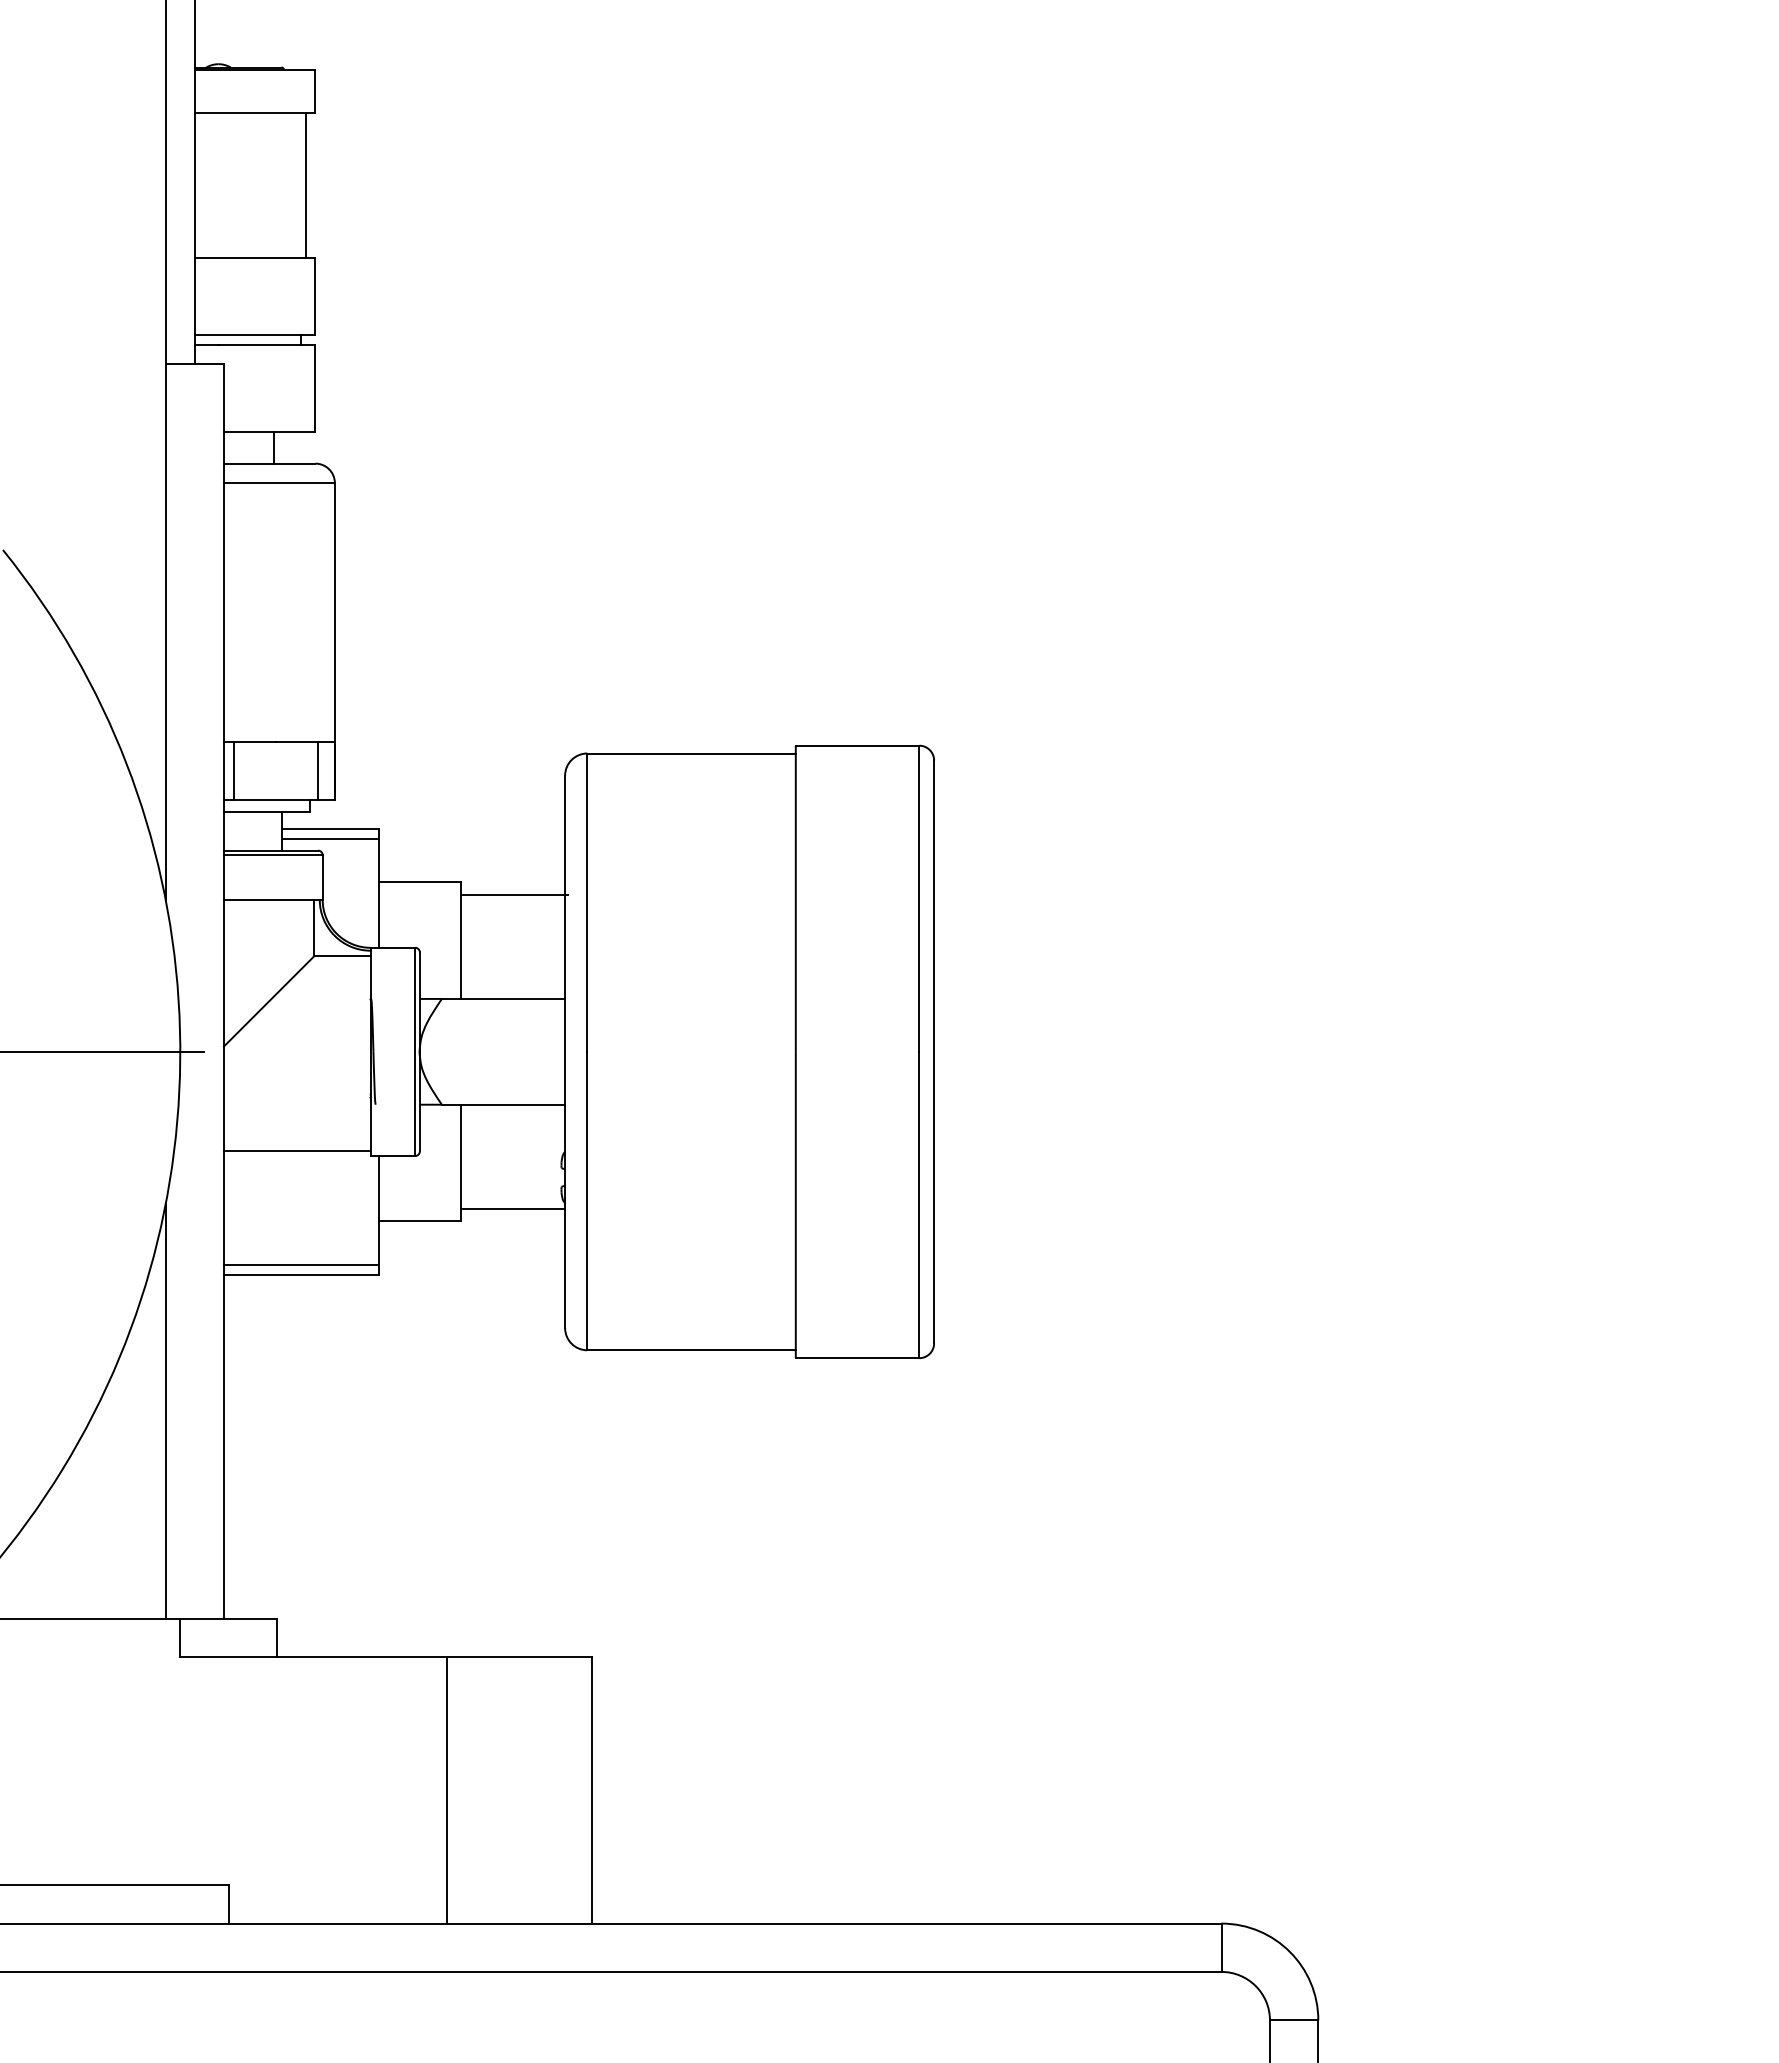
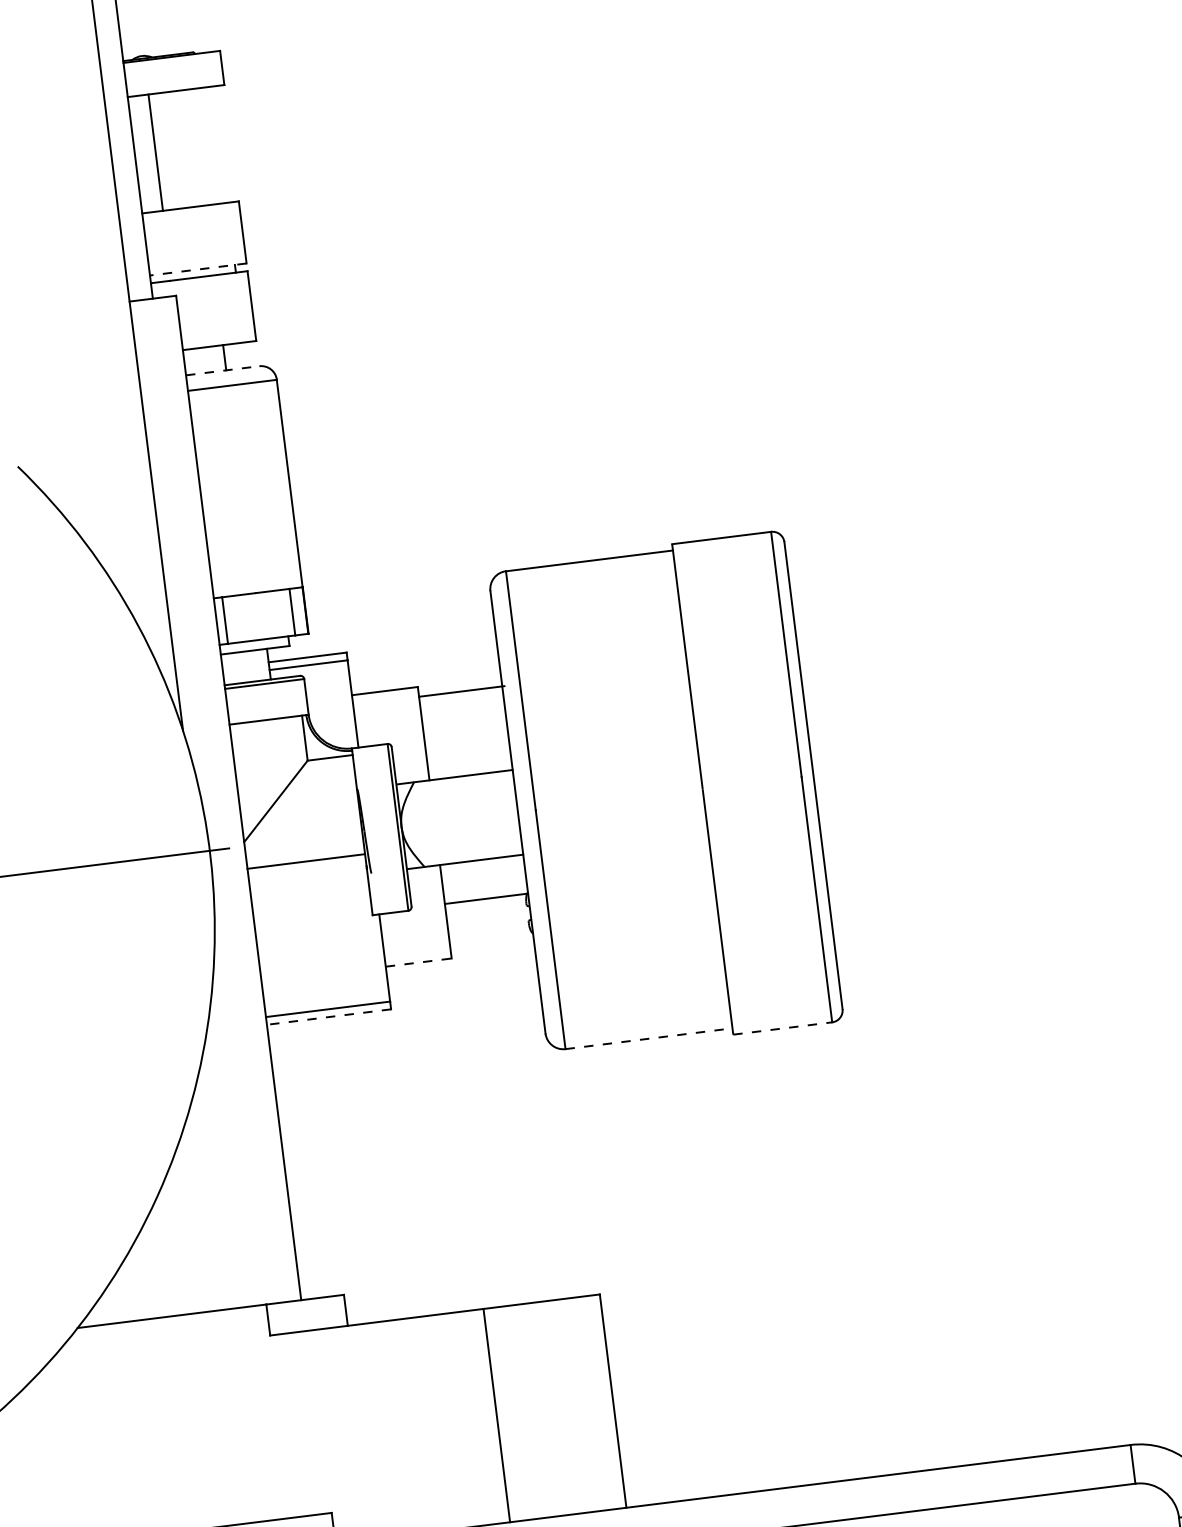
line: (305, 184) -> (155, 152), moved
line: (254, 335) -> (197, 269), solid -> dashed
line: (269, 463) -> (222, 370), solid -> dashed
line: (296, 1150) -> (305, 861), moved
line: (513, 1209) -> (486, 898), moved
line: (420, 1221) -> (419, 962), solid -> dashed
line: (301, 1274) -> (329, 1016), solid -> dashed
line: (692, 1350) -> (649, 1038), solid -> dashed
line: (857, 1358) -> (782, 1028), solid -> dashed
line: (165, 1410) -> (233, 1139), removed

